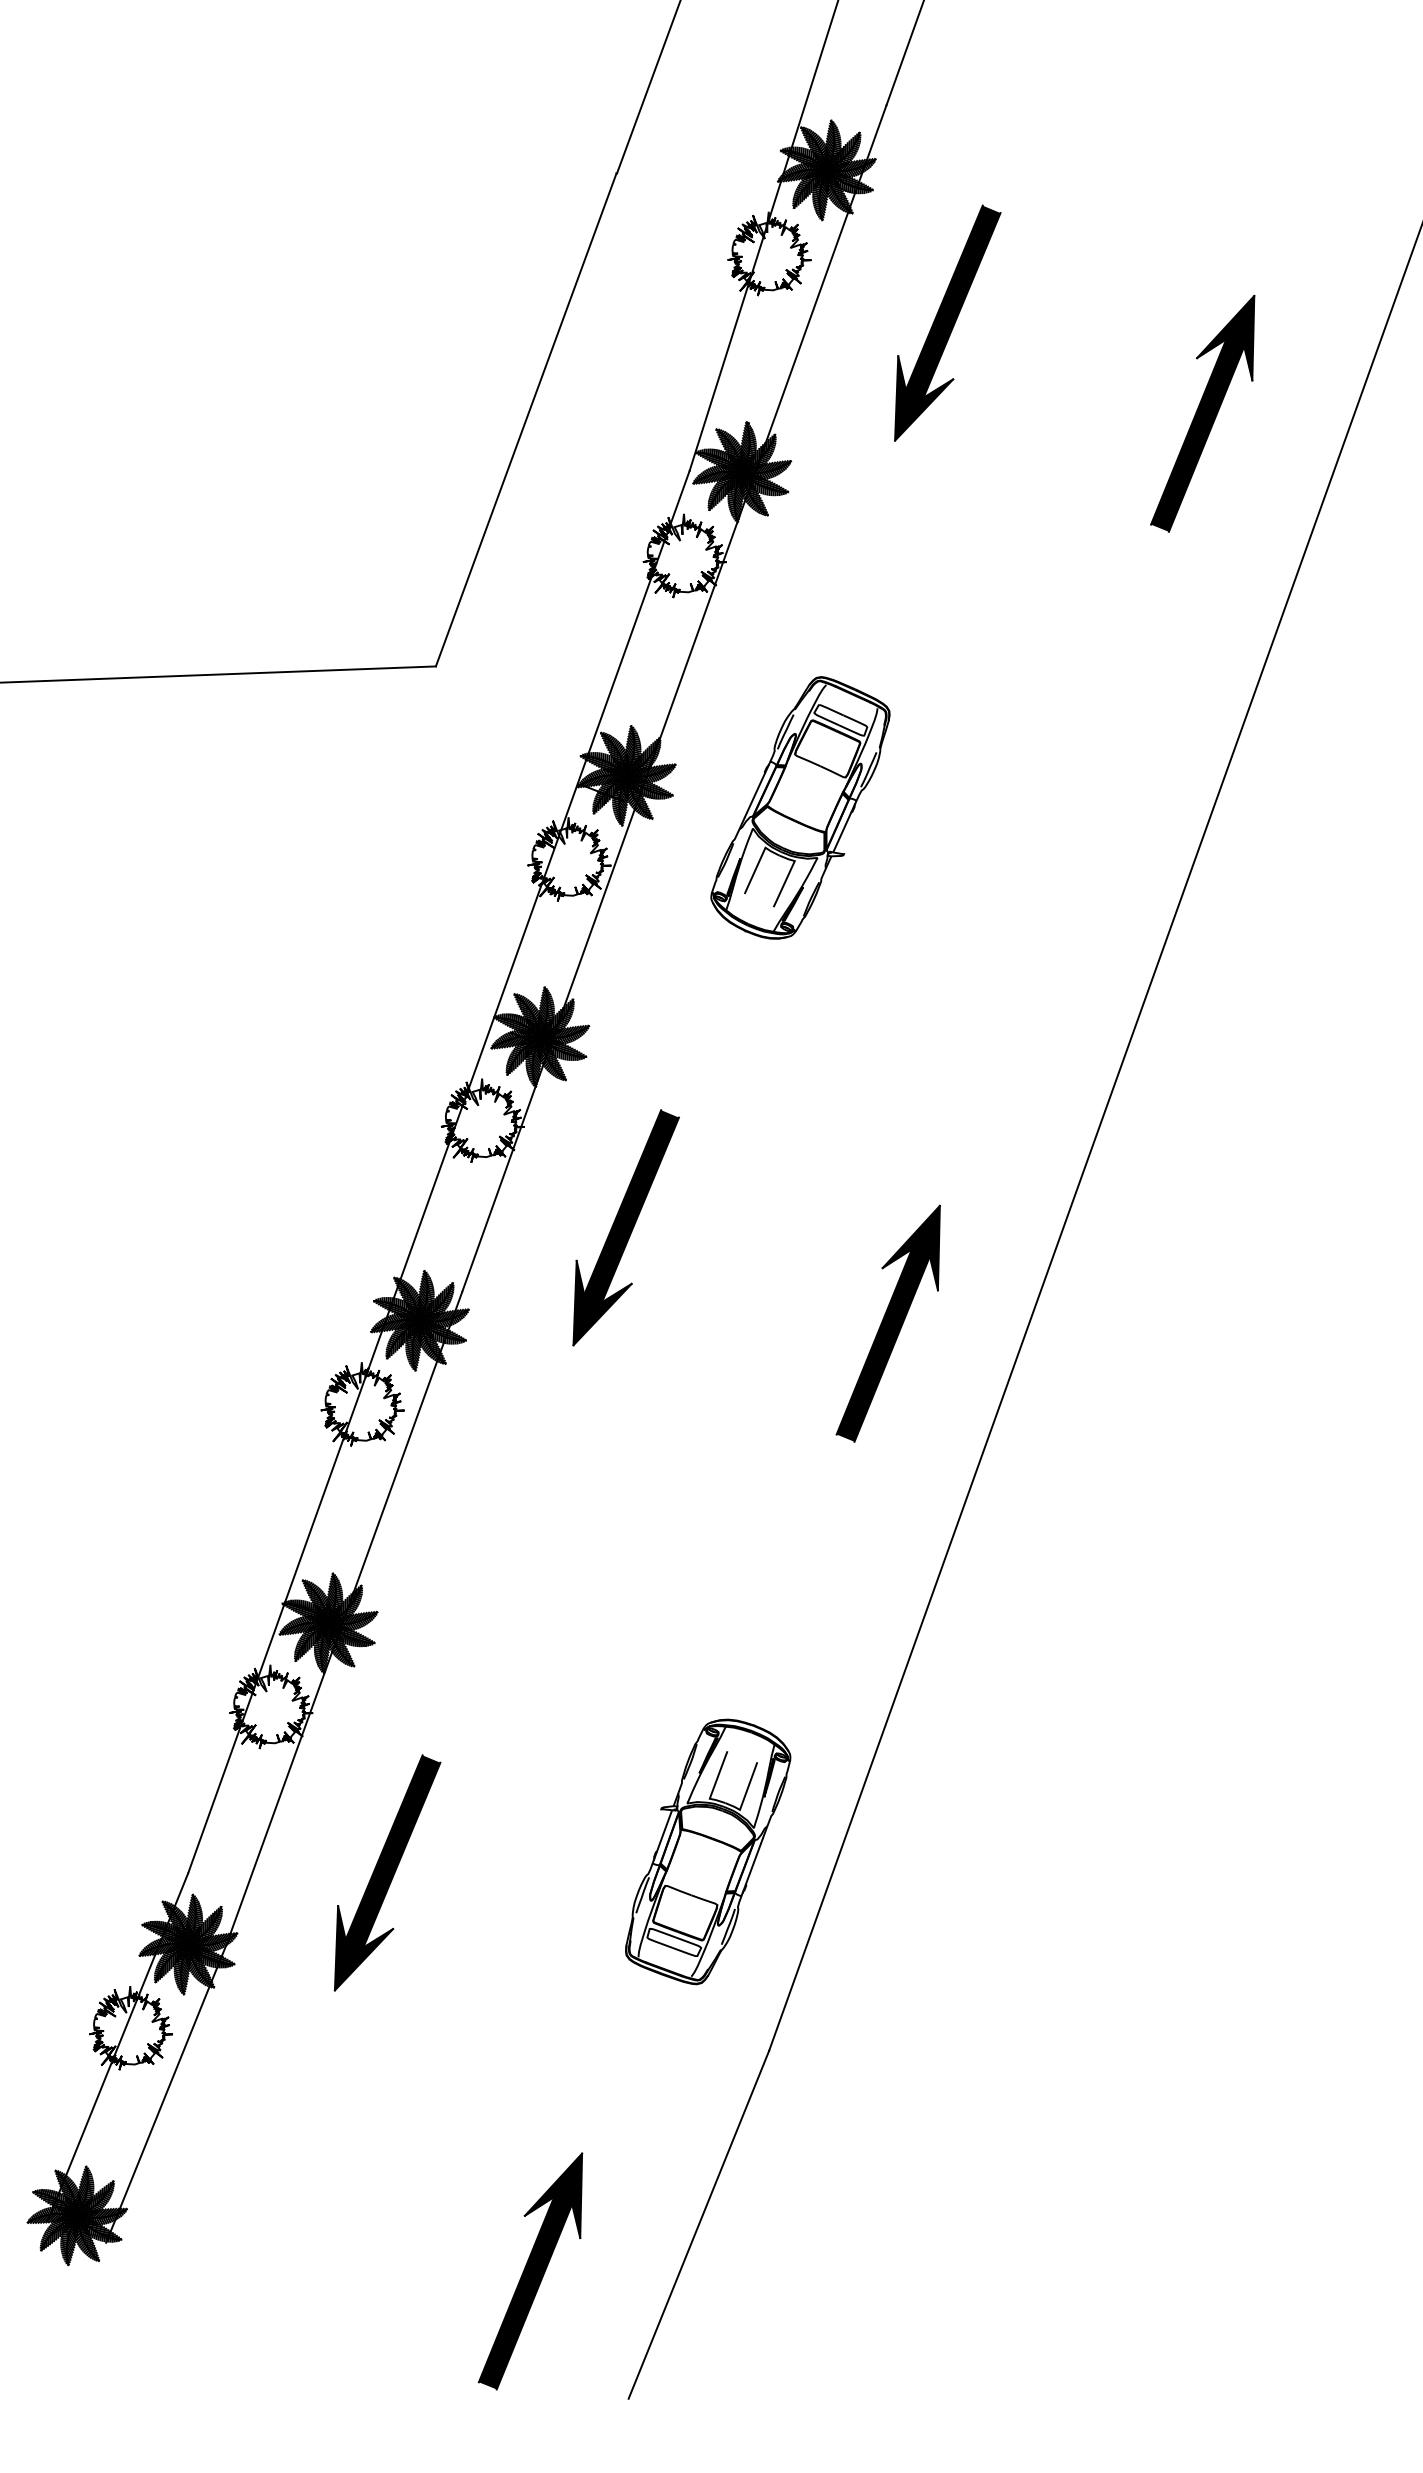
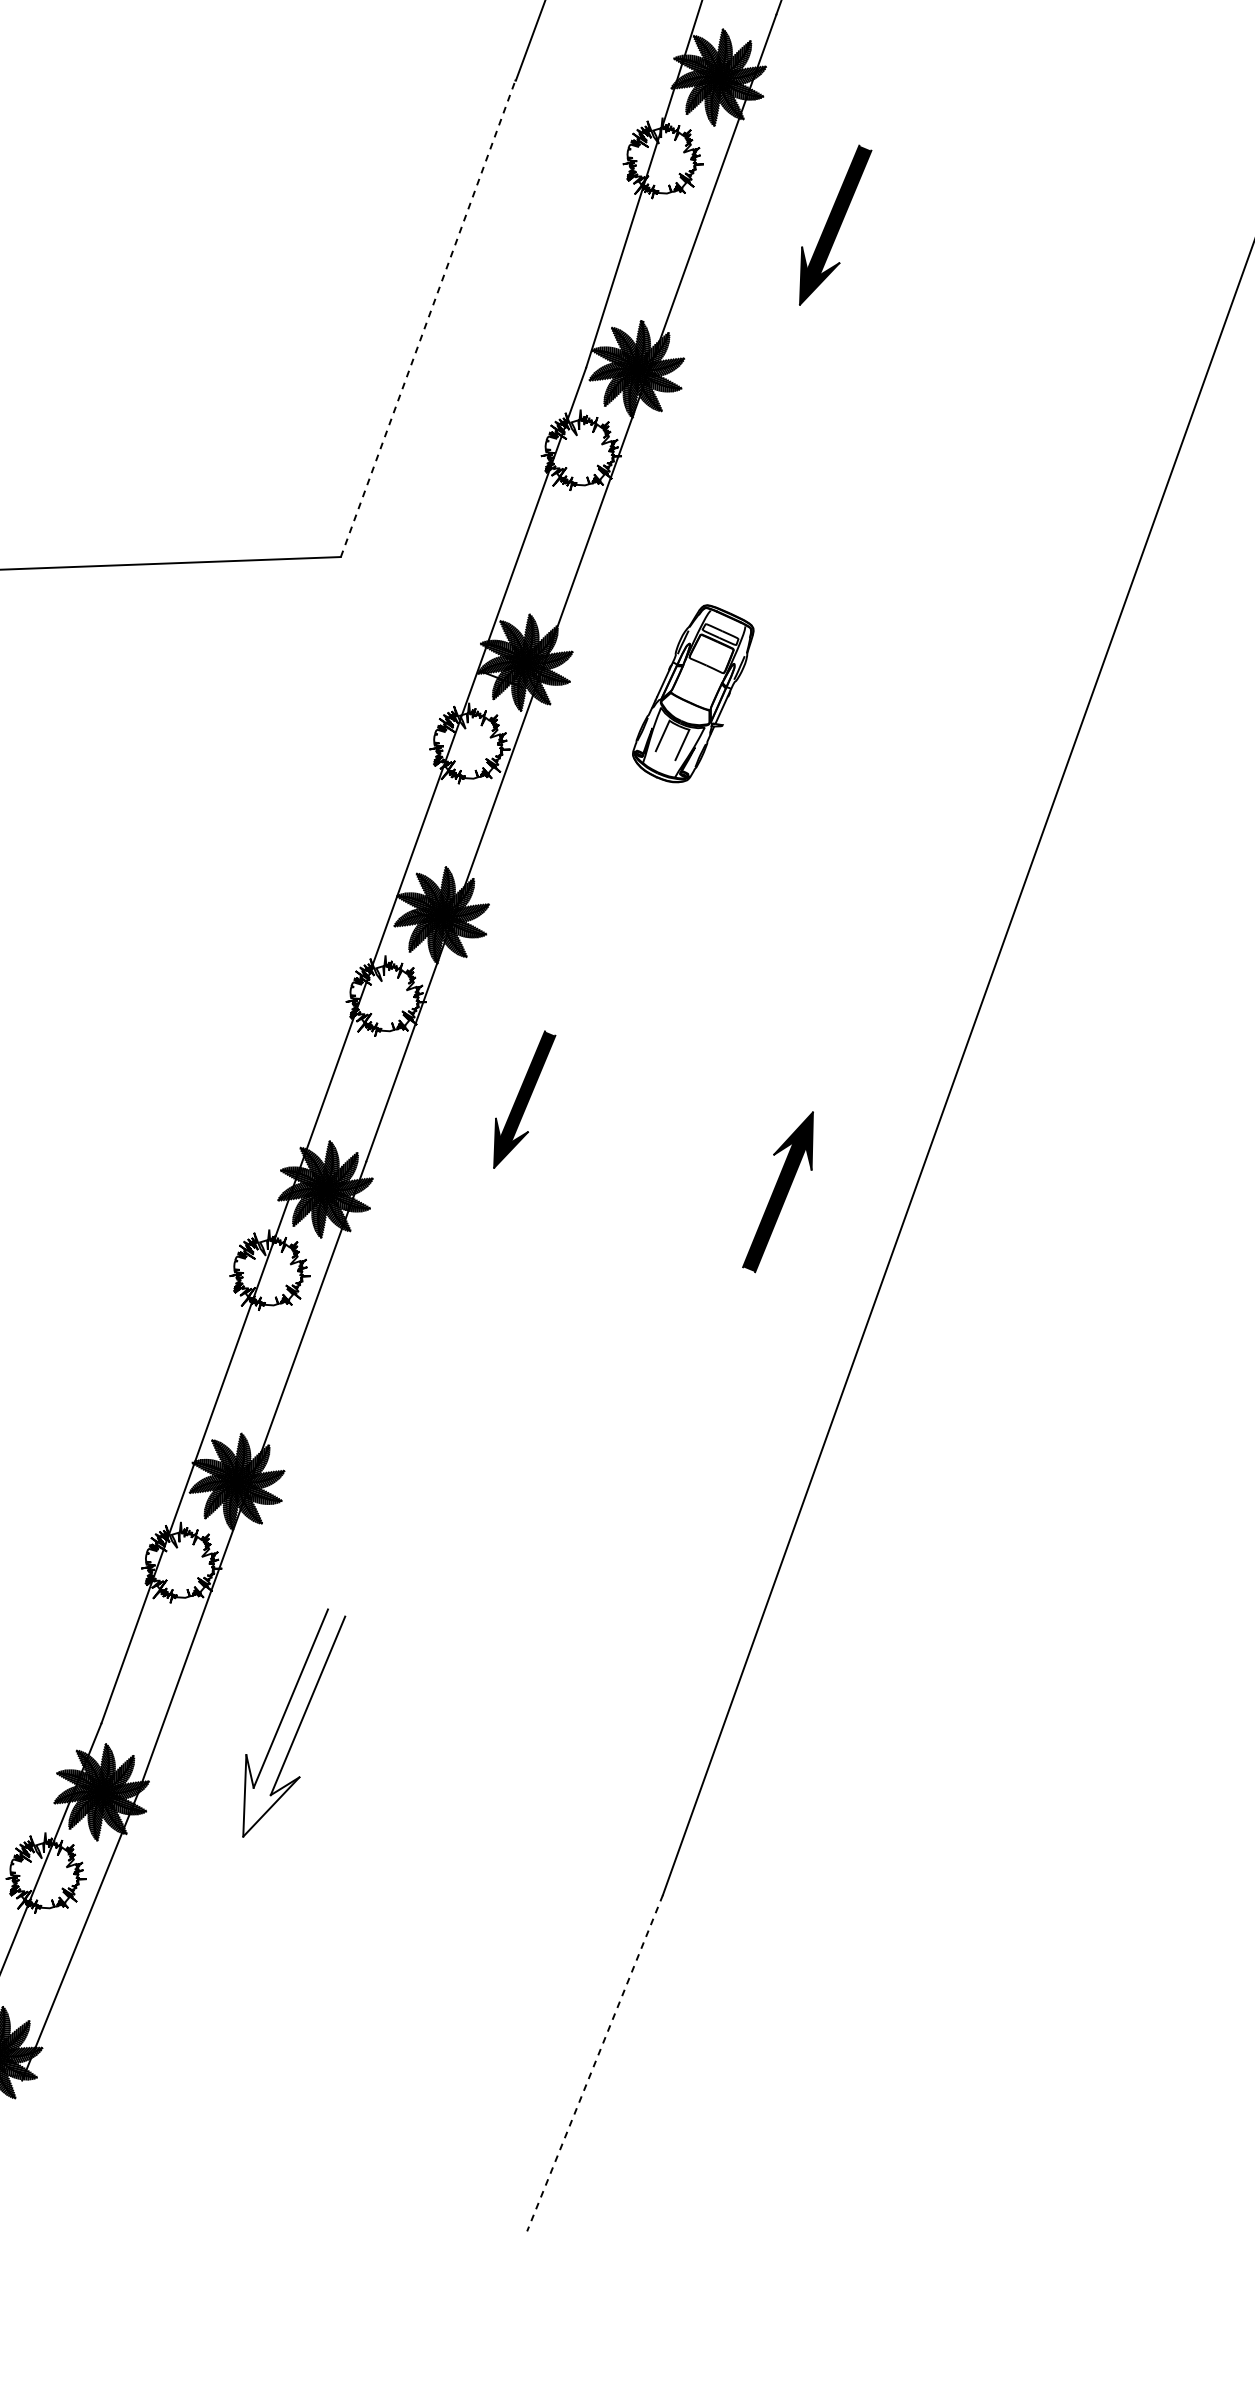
part: (947, 322) -> (835, 224), size x0.7
part: (1202, 413) -> (1081, 312), removed
line: (526, 419) -> (428, 318), solid -> dashed
part: (800, 807) -> (693, 693), size x0.7
part: (625, 1227) -> (524, 1099), size x0.6
part: (887, 1323) -> (777, 1192), size x0.7
part: (708, 1851) -> (604, 1702), removed
fill: (387, 1872) -> (294, 1722), removed
line: (698, 2224) -> (594, 2062), solid -> dashed
part: (530, 2271) -> (432, 2108), removed

